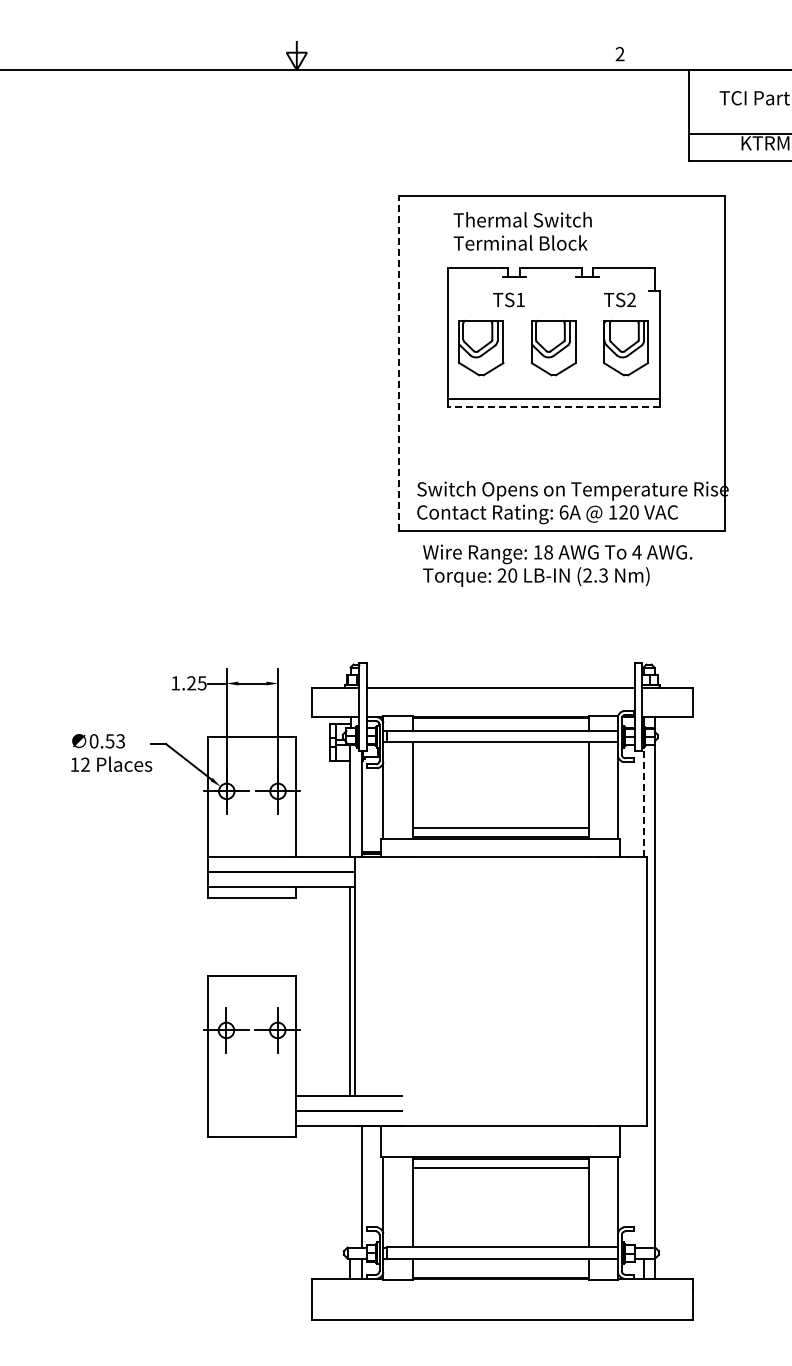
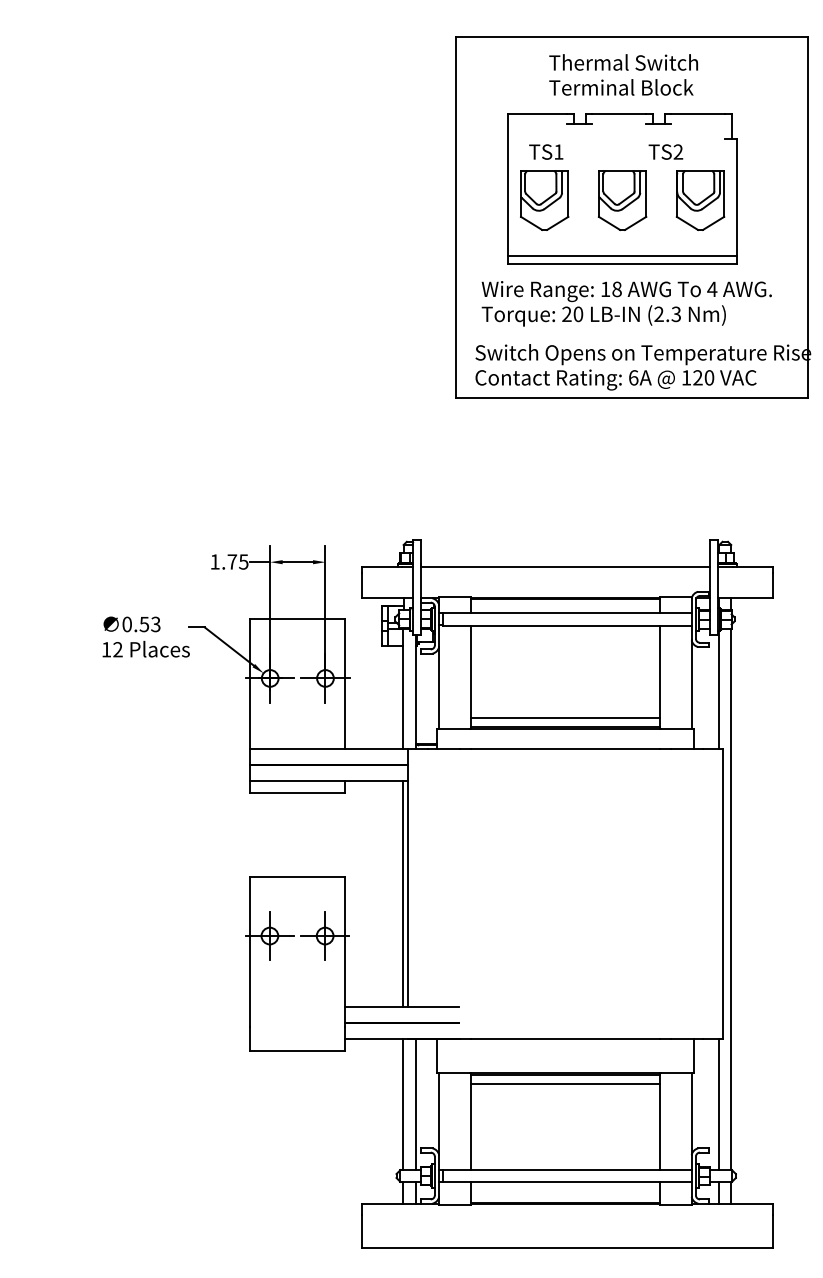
text: (522, 231) -> (623, 75), moved
text: (564, 299) -> (606, 151), moved
line: (399, 362) -> (456, 216), dashed -> solid
line: (553, 407) -> (622, 264), dashed -> solid
text: (557, 565) -> (626, 303), moved
text: (191, 683) -> (232, 562), 1.25 -> 1.75
line: (643, 802) -> (719, 690), dashed -> solid
line: (350, 1186) -> (403, 1104), added
line: (643, 1186) -> (719, 1104), added

